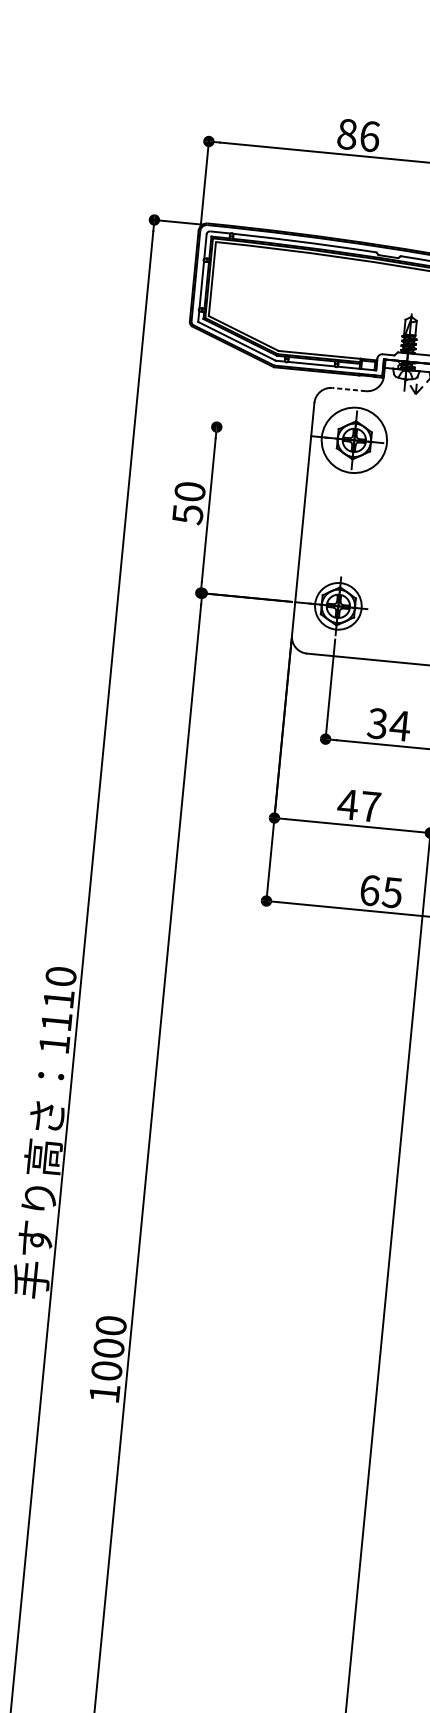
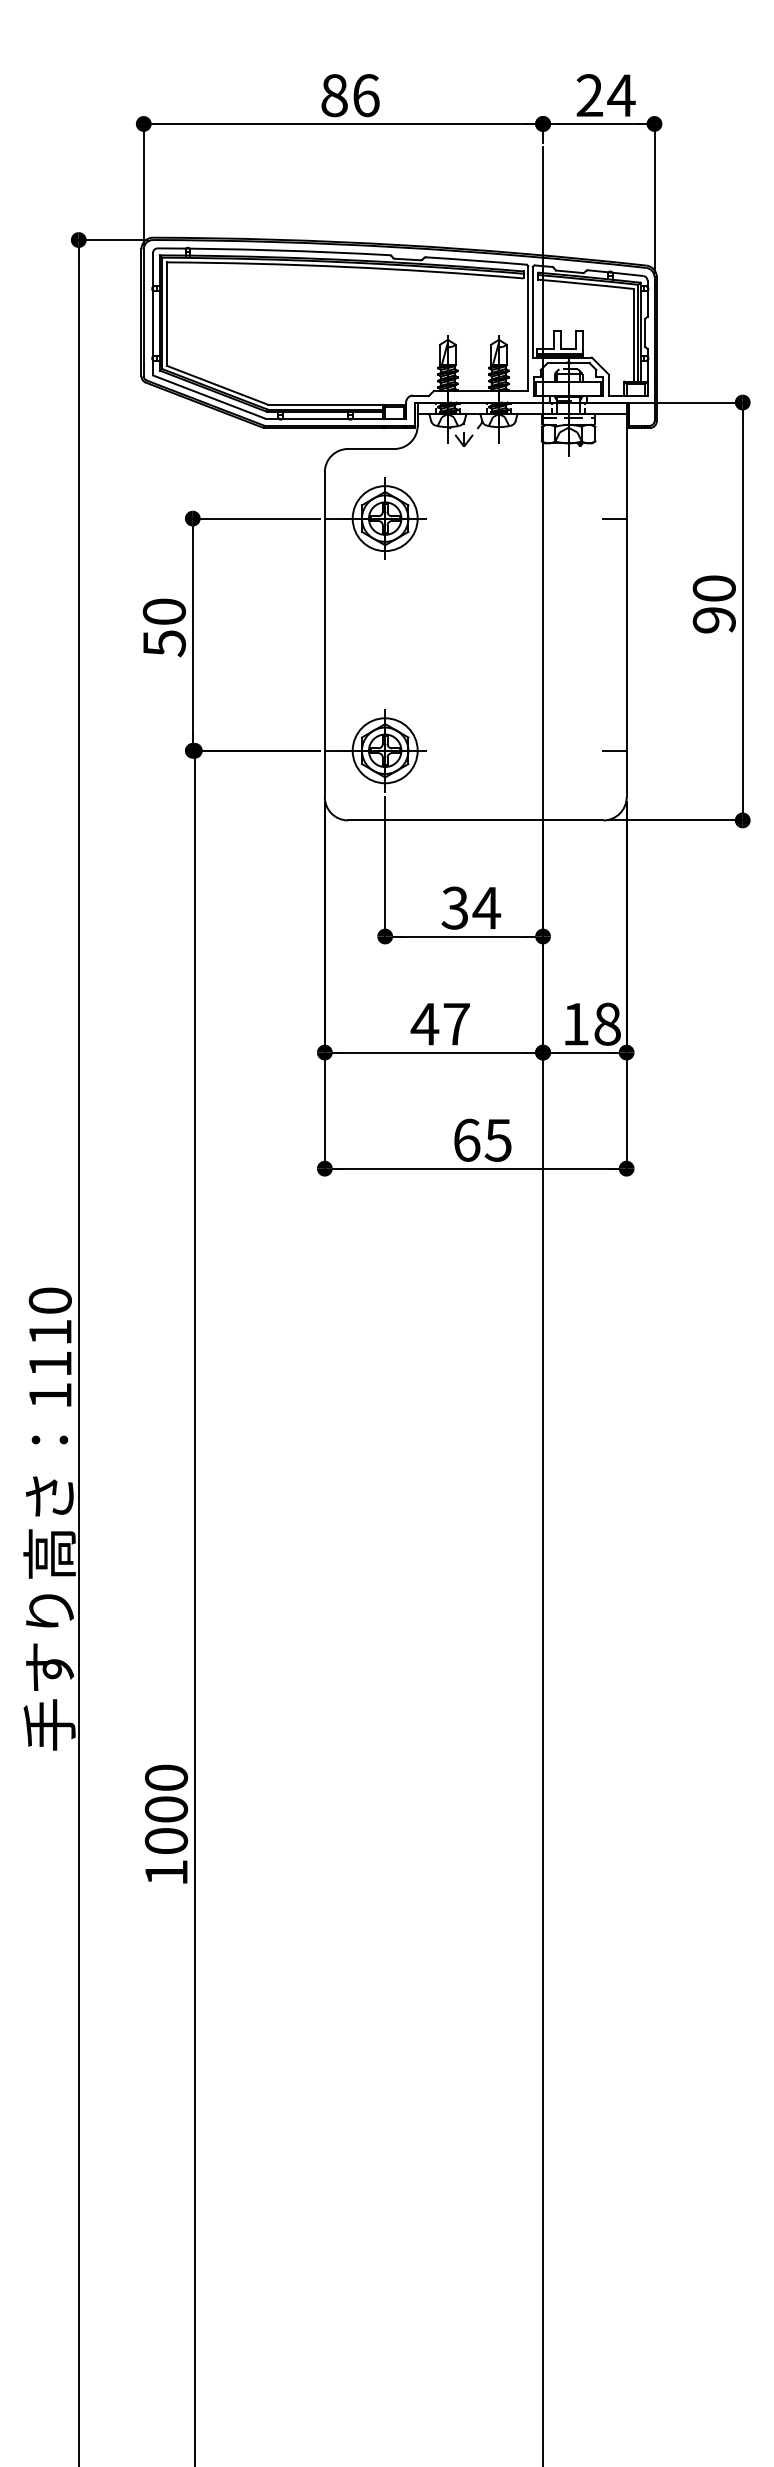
line: (348, 389) -> (370, 448), dashed -> solid
line: (260, 431) -> (254, 518), added
circle: (353, 440) -> (384, 518), size x0.71

